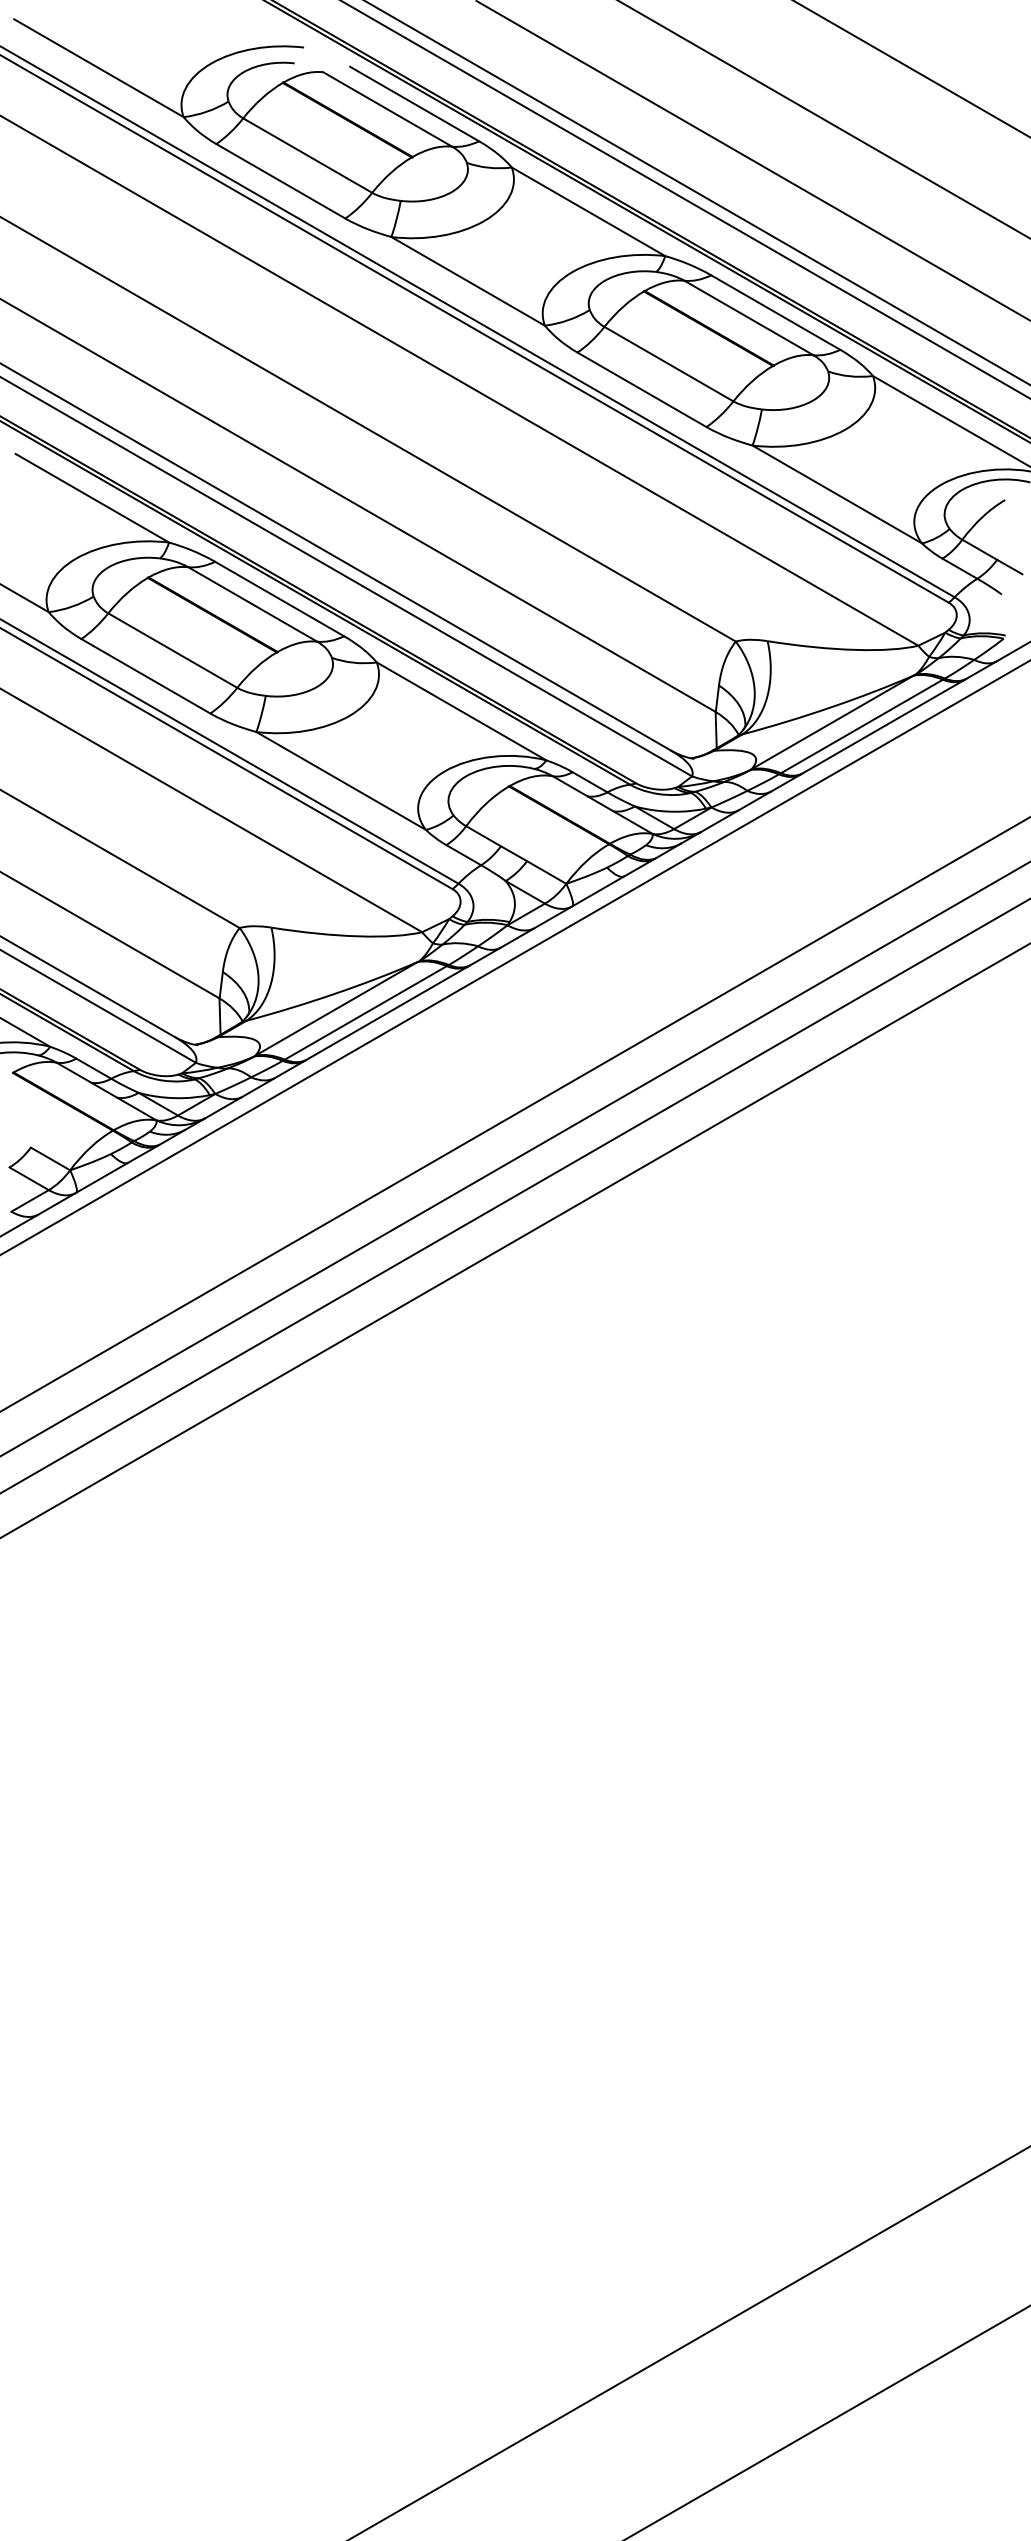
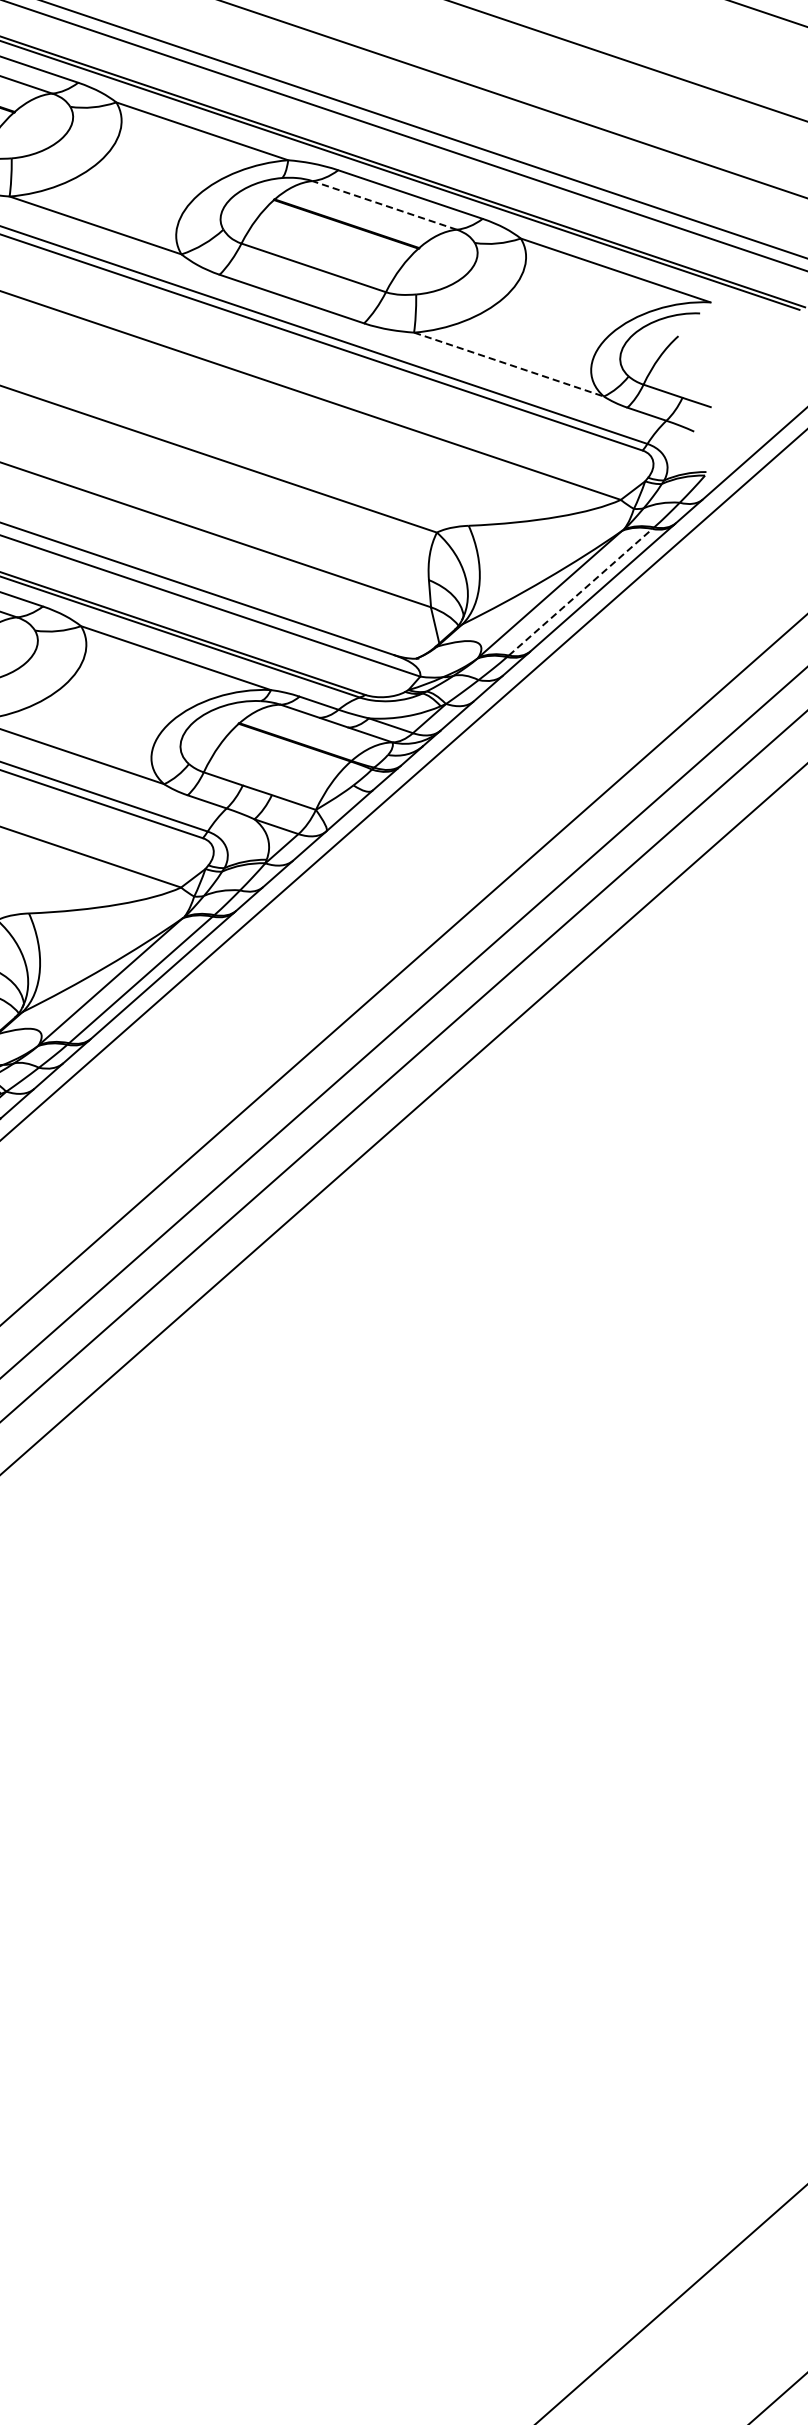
line: (748, 317) -> (384, 205), solid -> dashed
line: (837, 494) -> (509, 364), solid -> dashed
line: (861, 726) -> (580, 592), solid -> dashed

